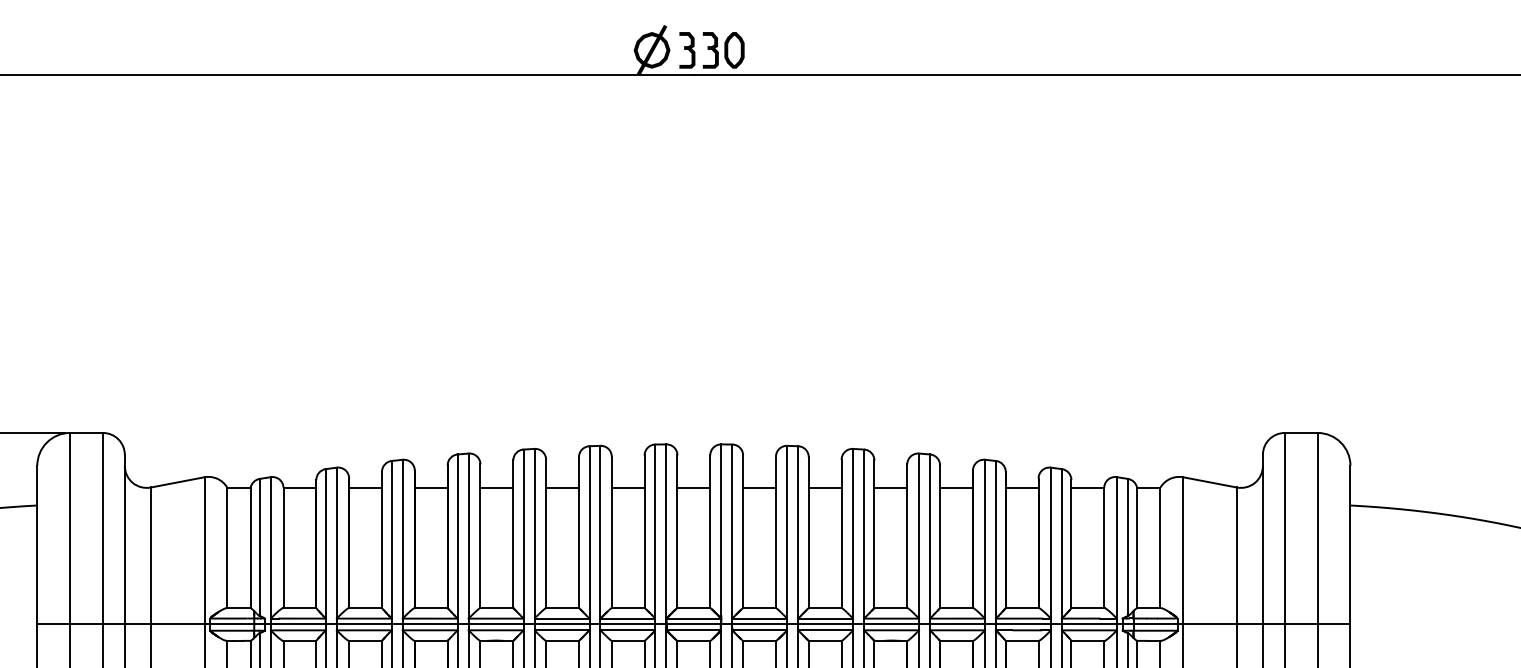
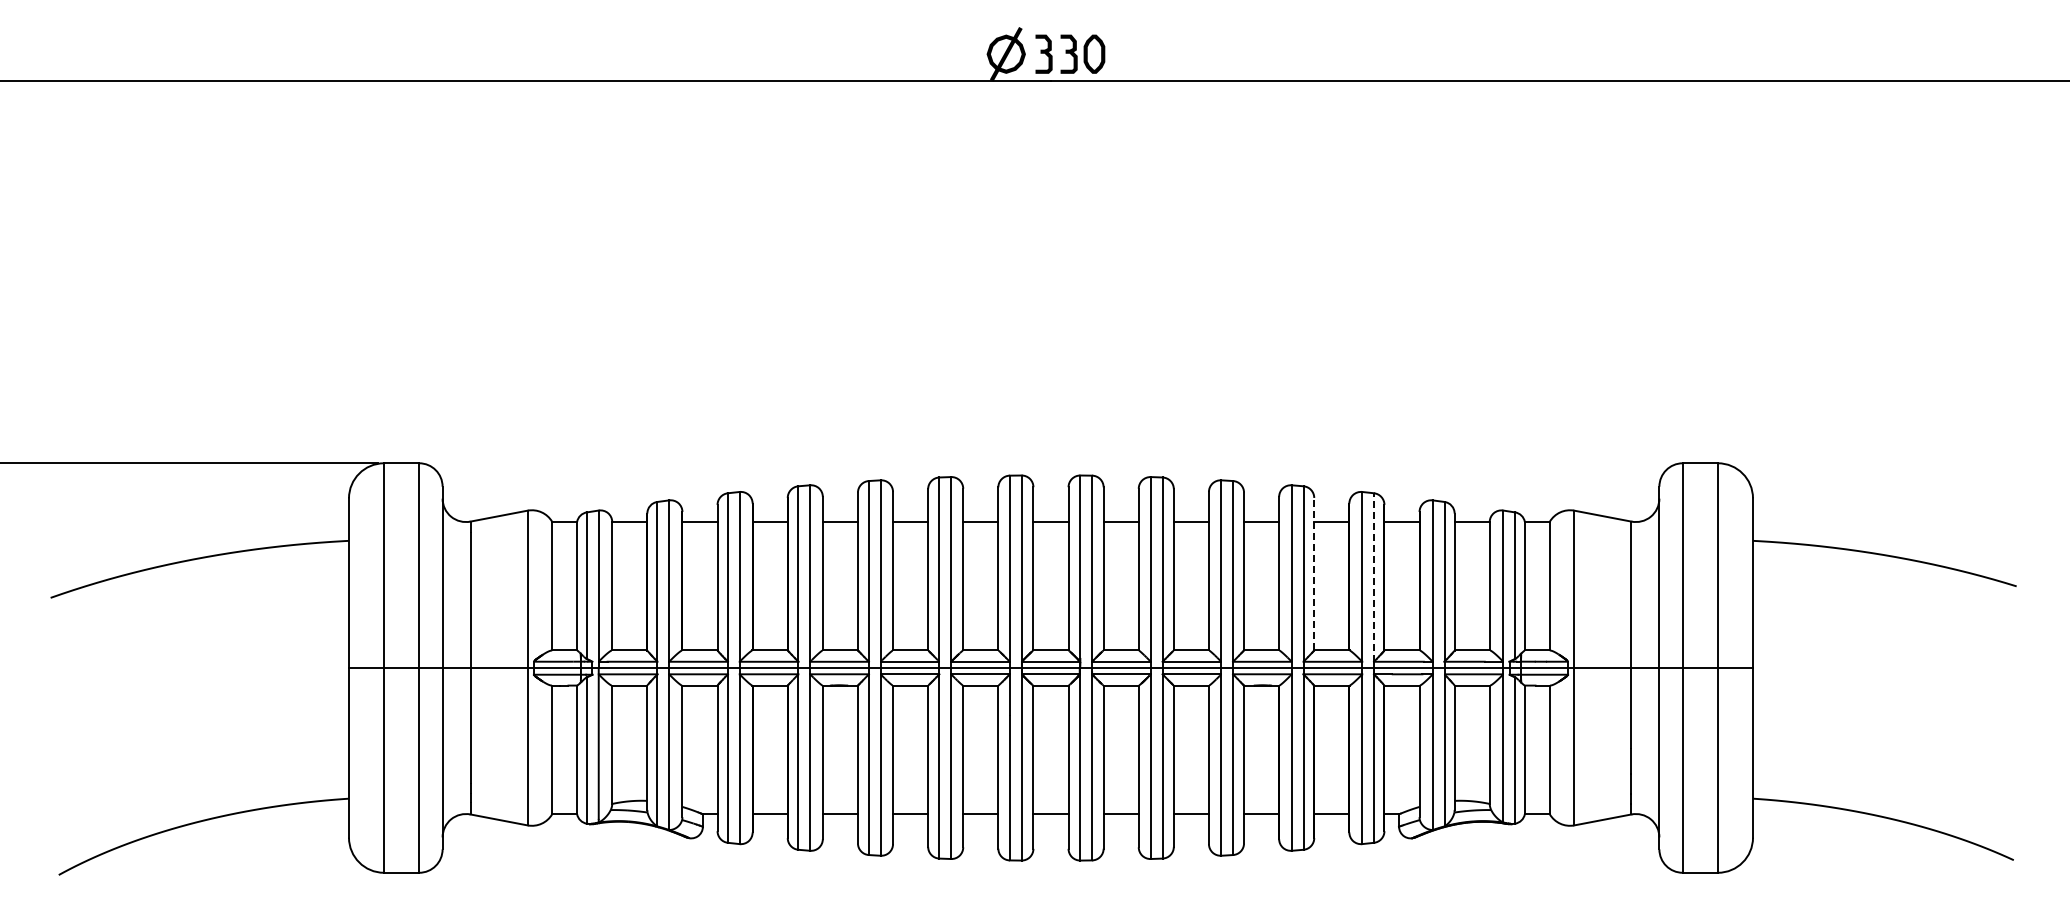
line: (940, 536) -> (1314, 573), solid -> dashed
line: (996, 539) -> (1374, 577), solid -> dashed

